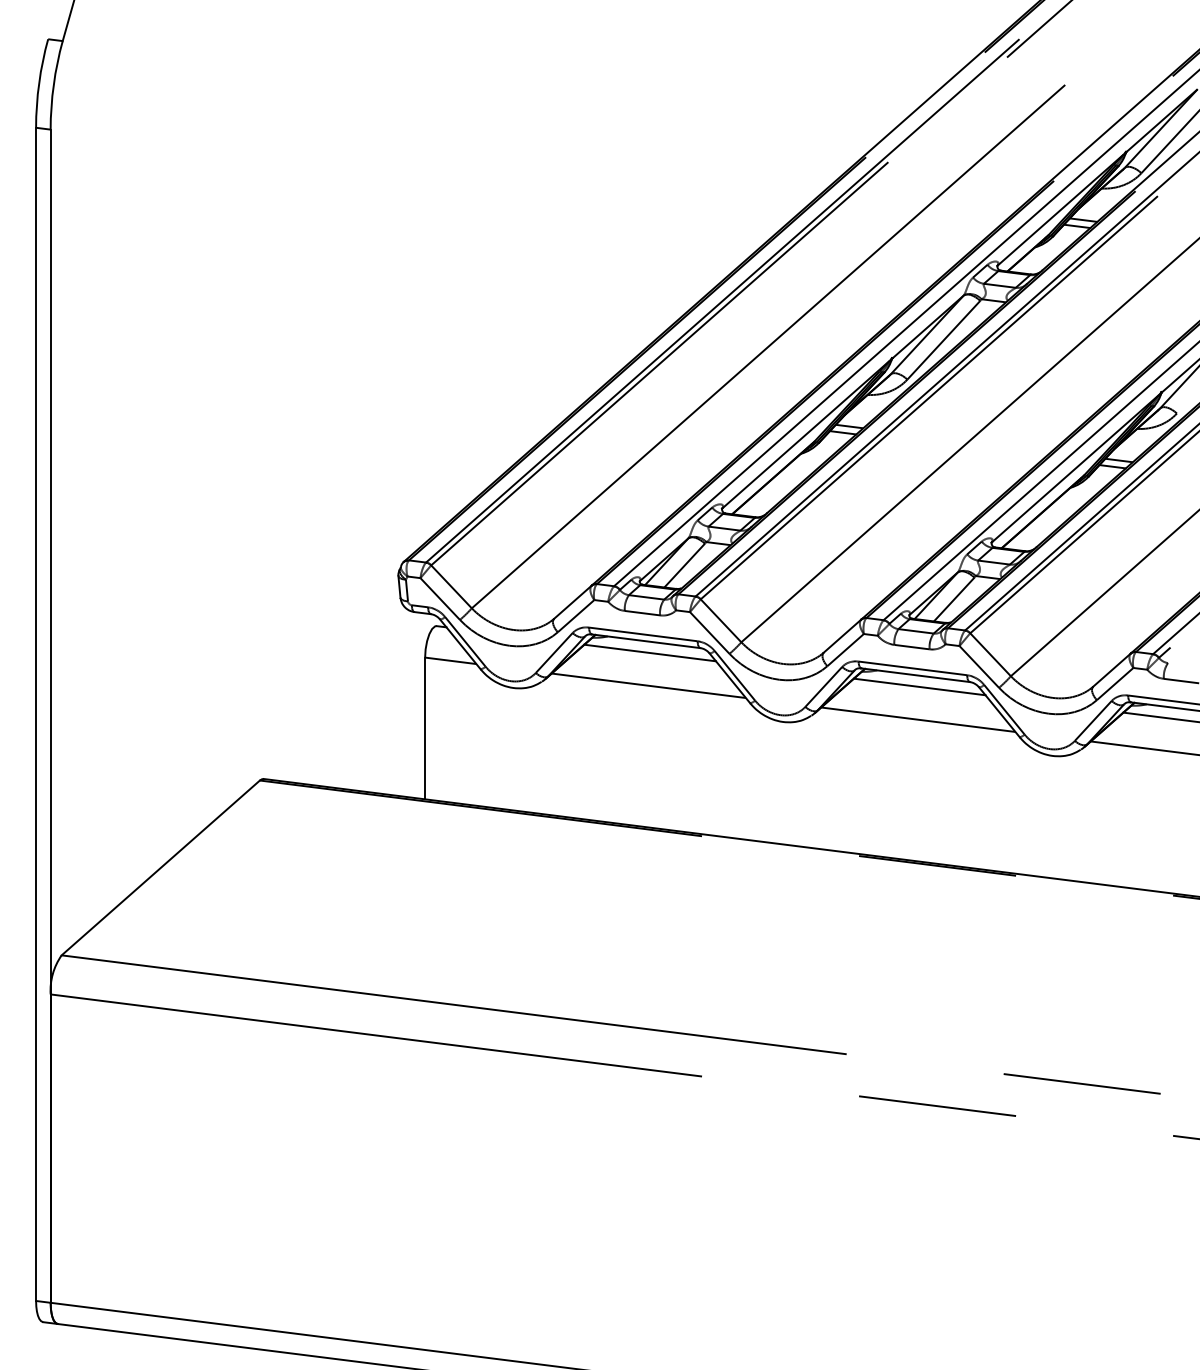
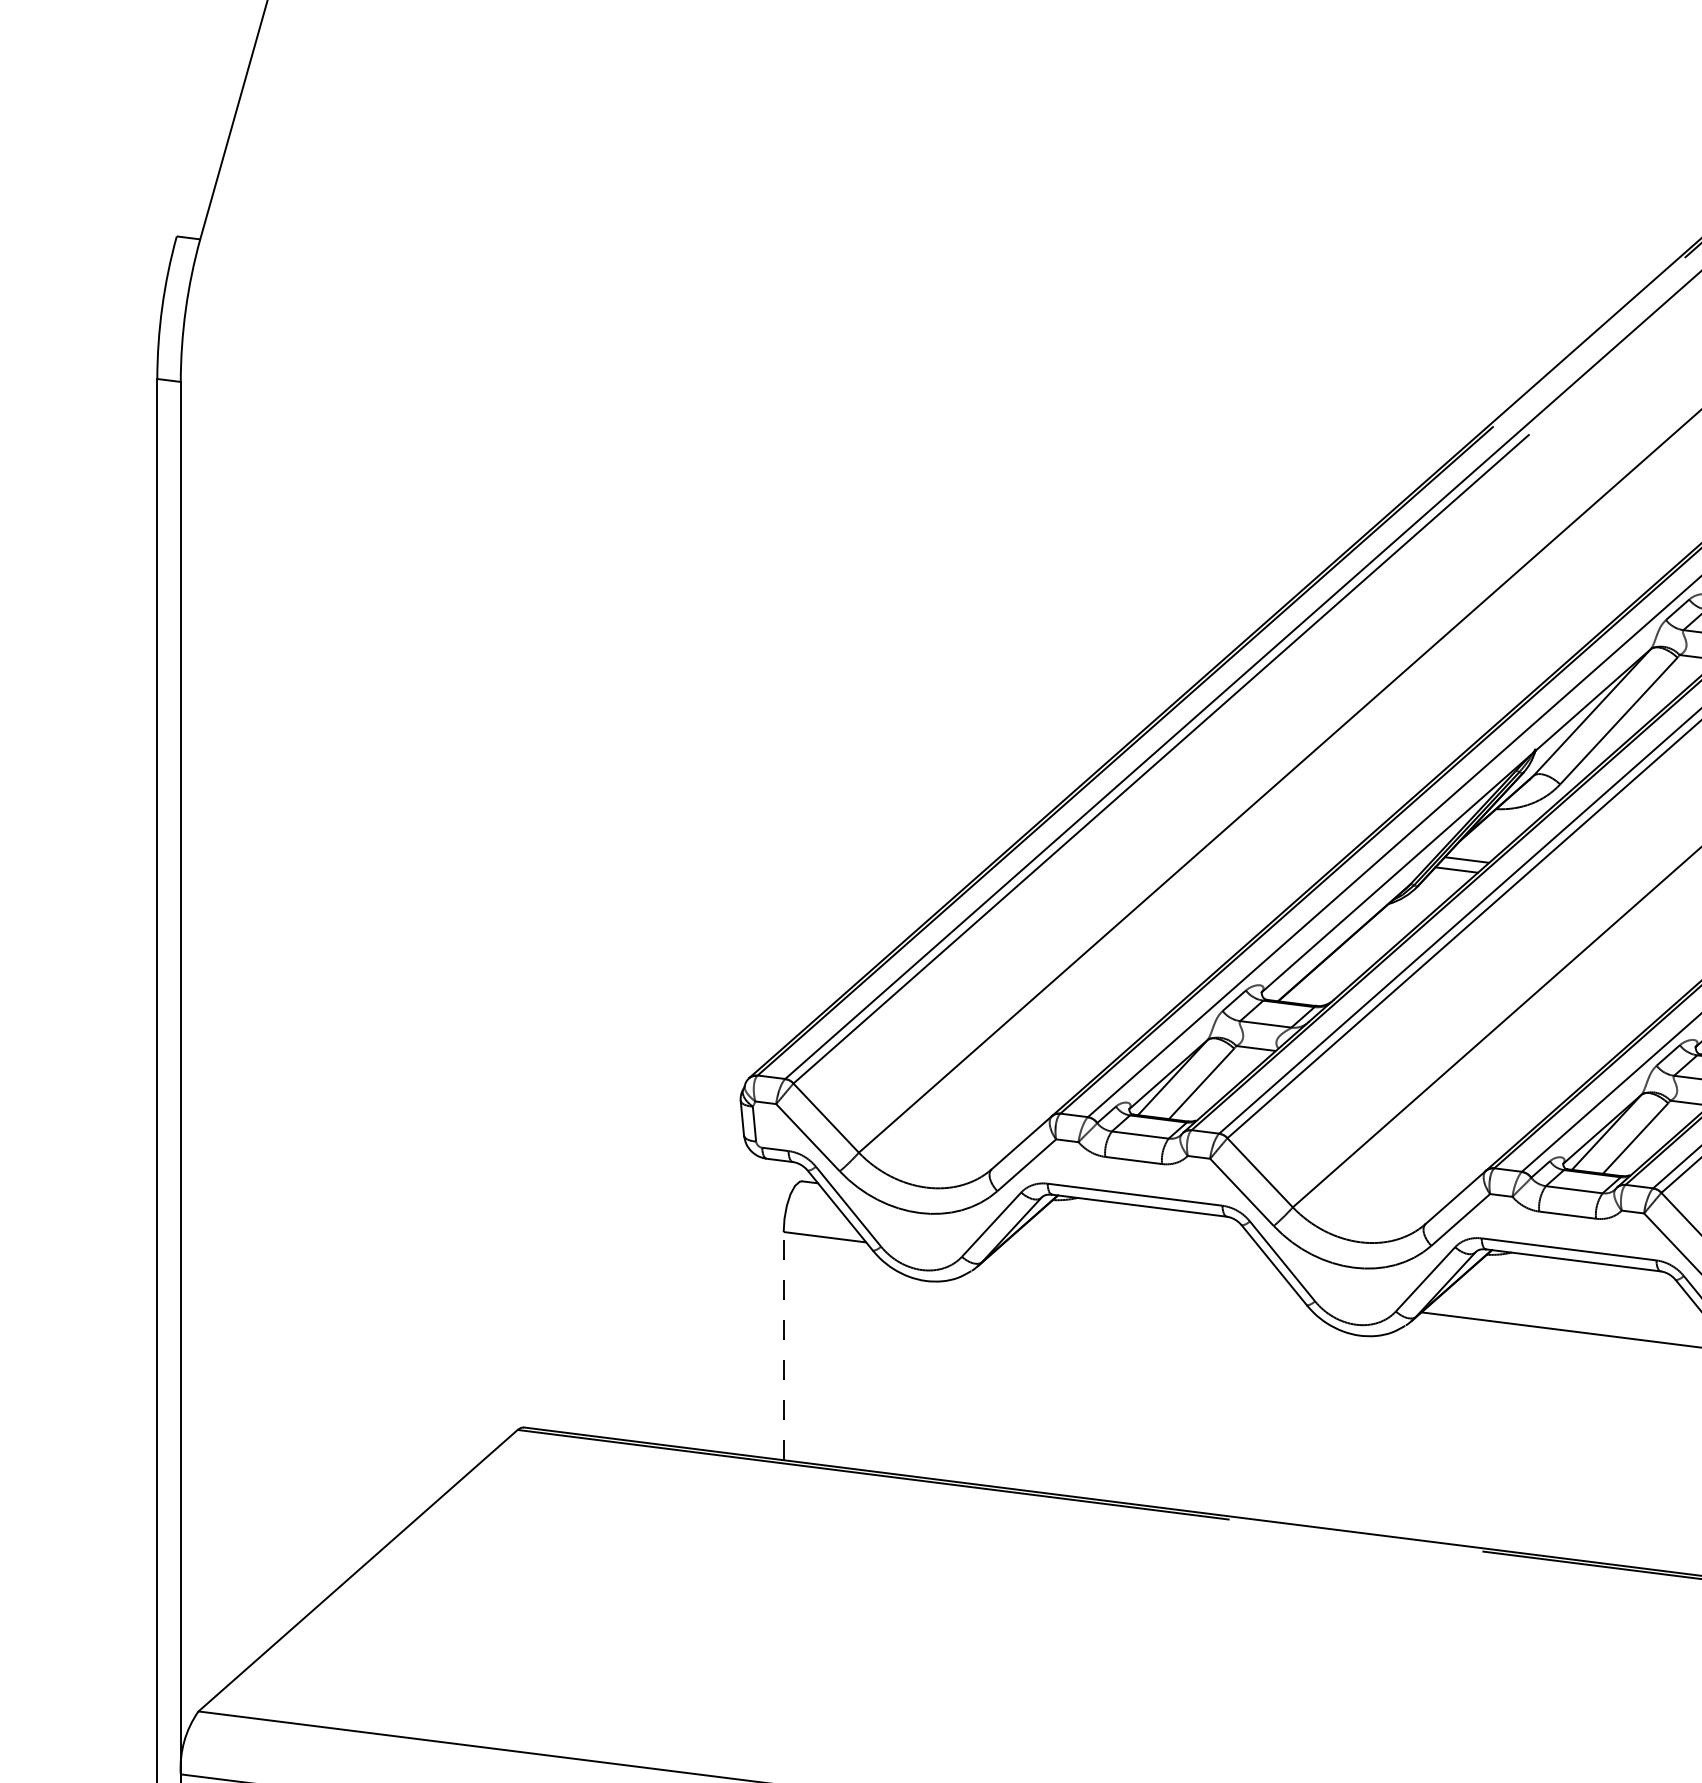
line: (650, 652) -> (1146, 1223), removed
line: (648, 685) -> (1143, 1276), removed
line: (919, 686) -> (1579, 1278), removed
line: (425, 728) -> (784, 1346), solid -> dashed

